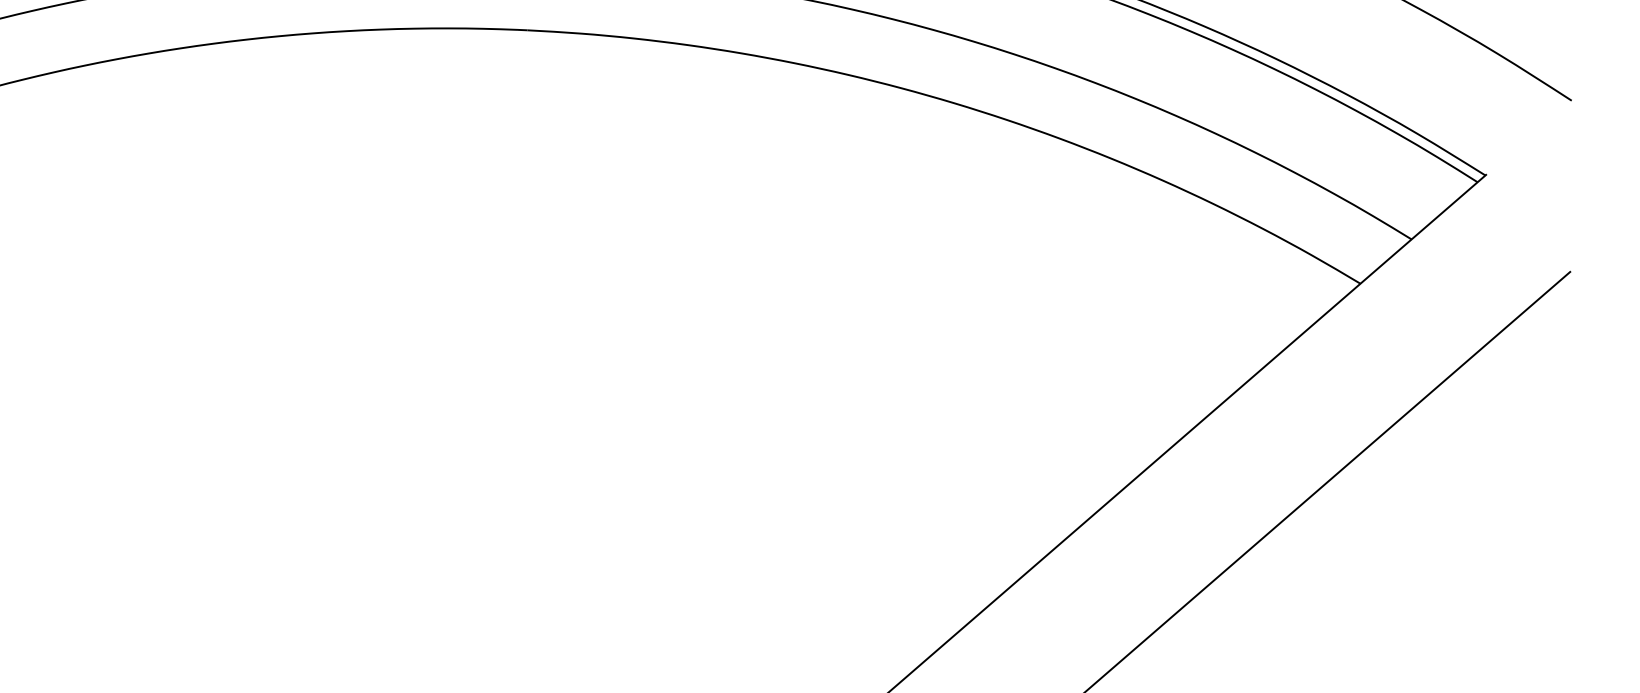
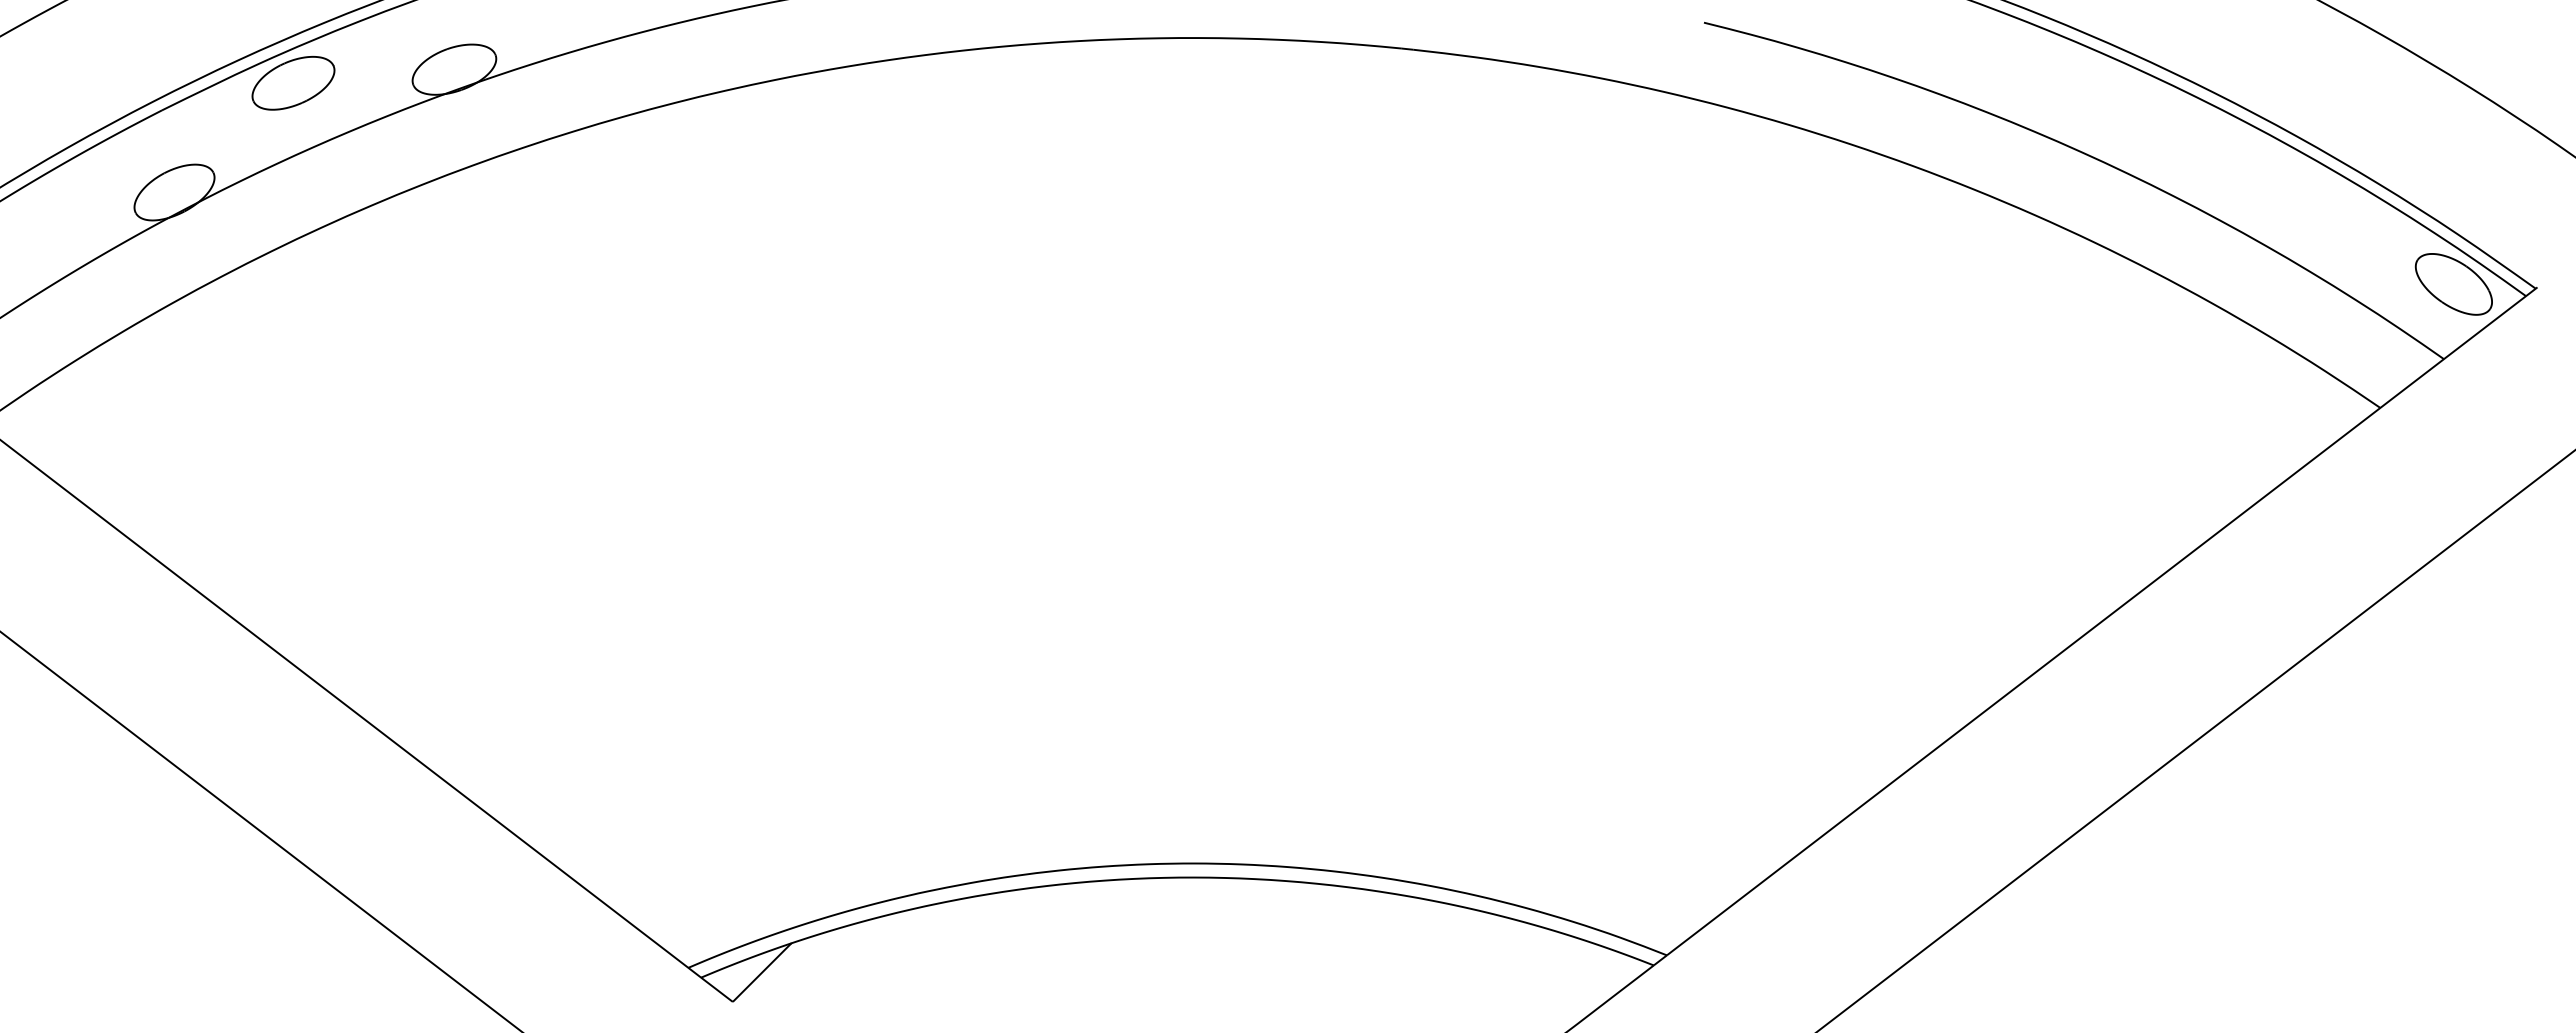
part: (1415, 176) -> (2453, 284), added

